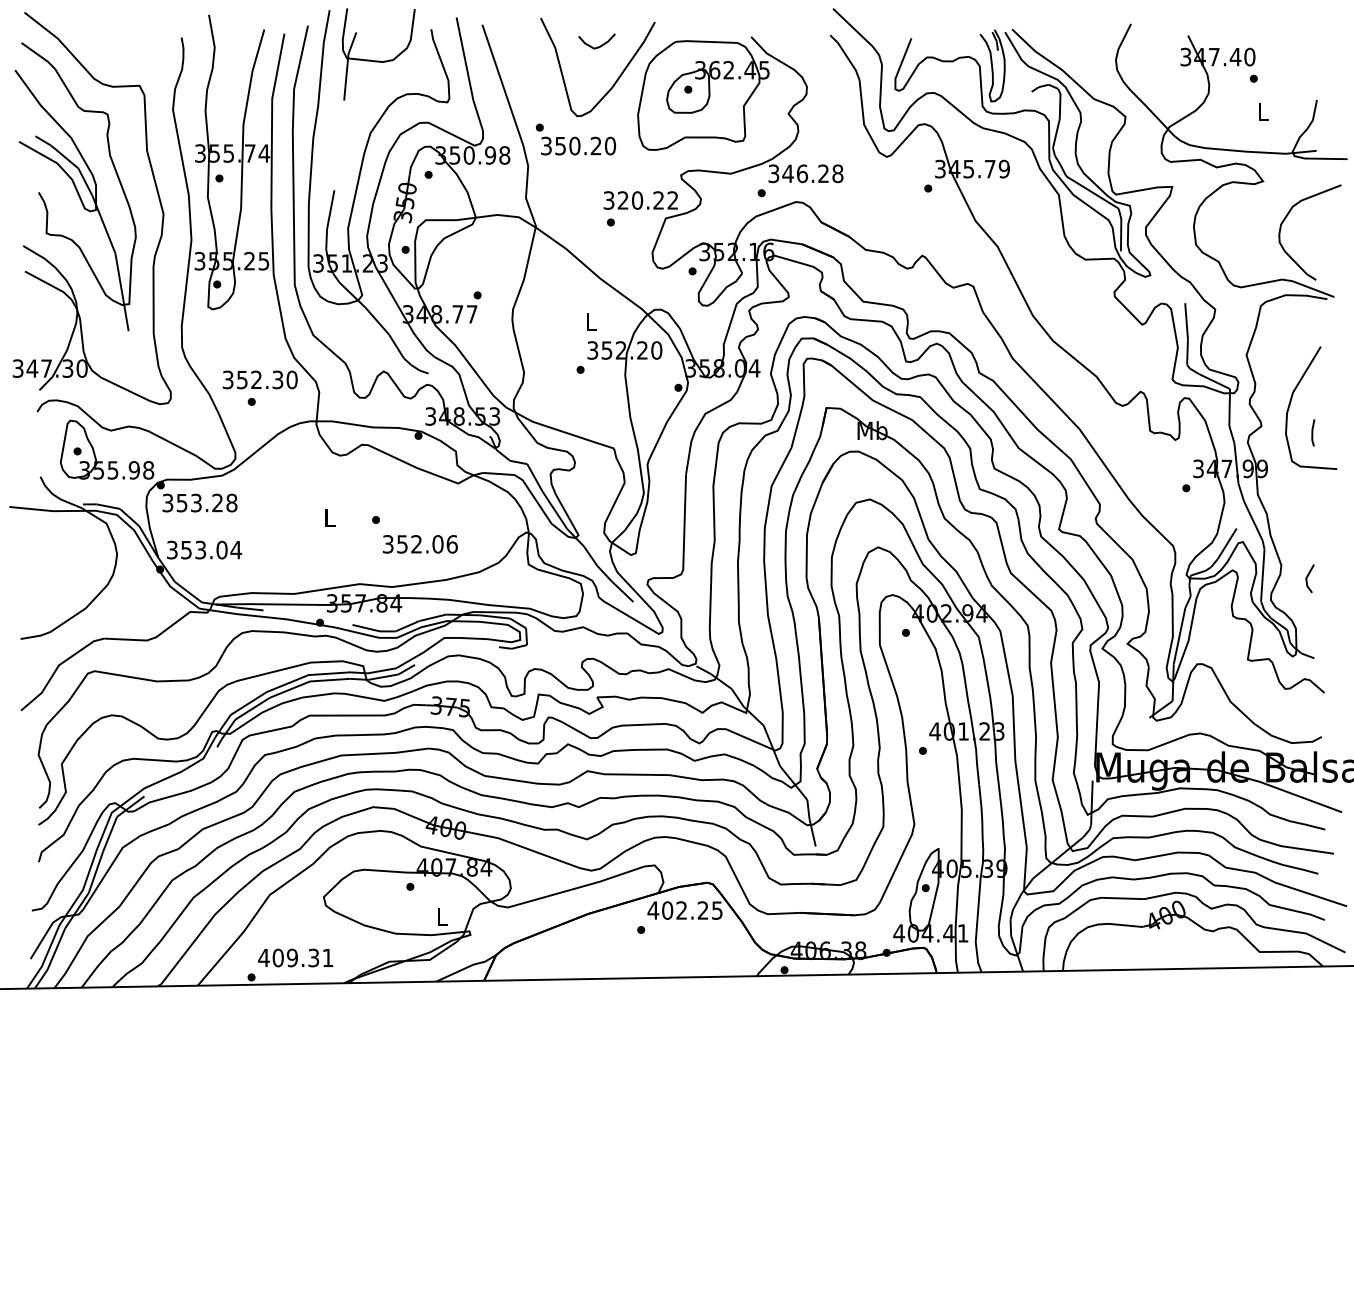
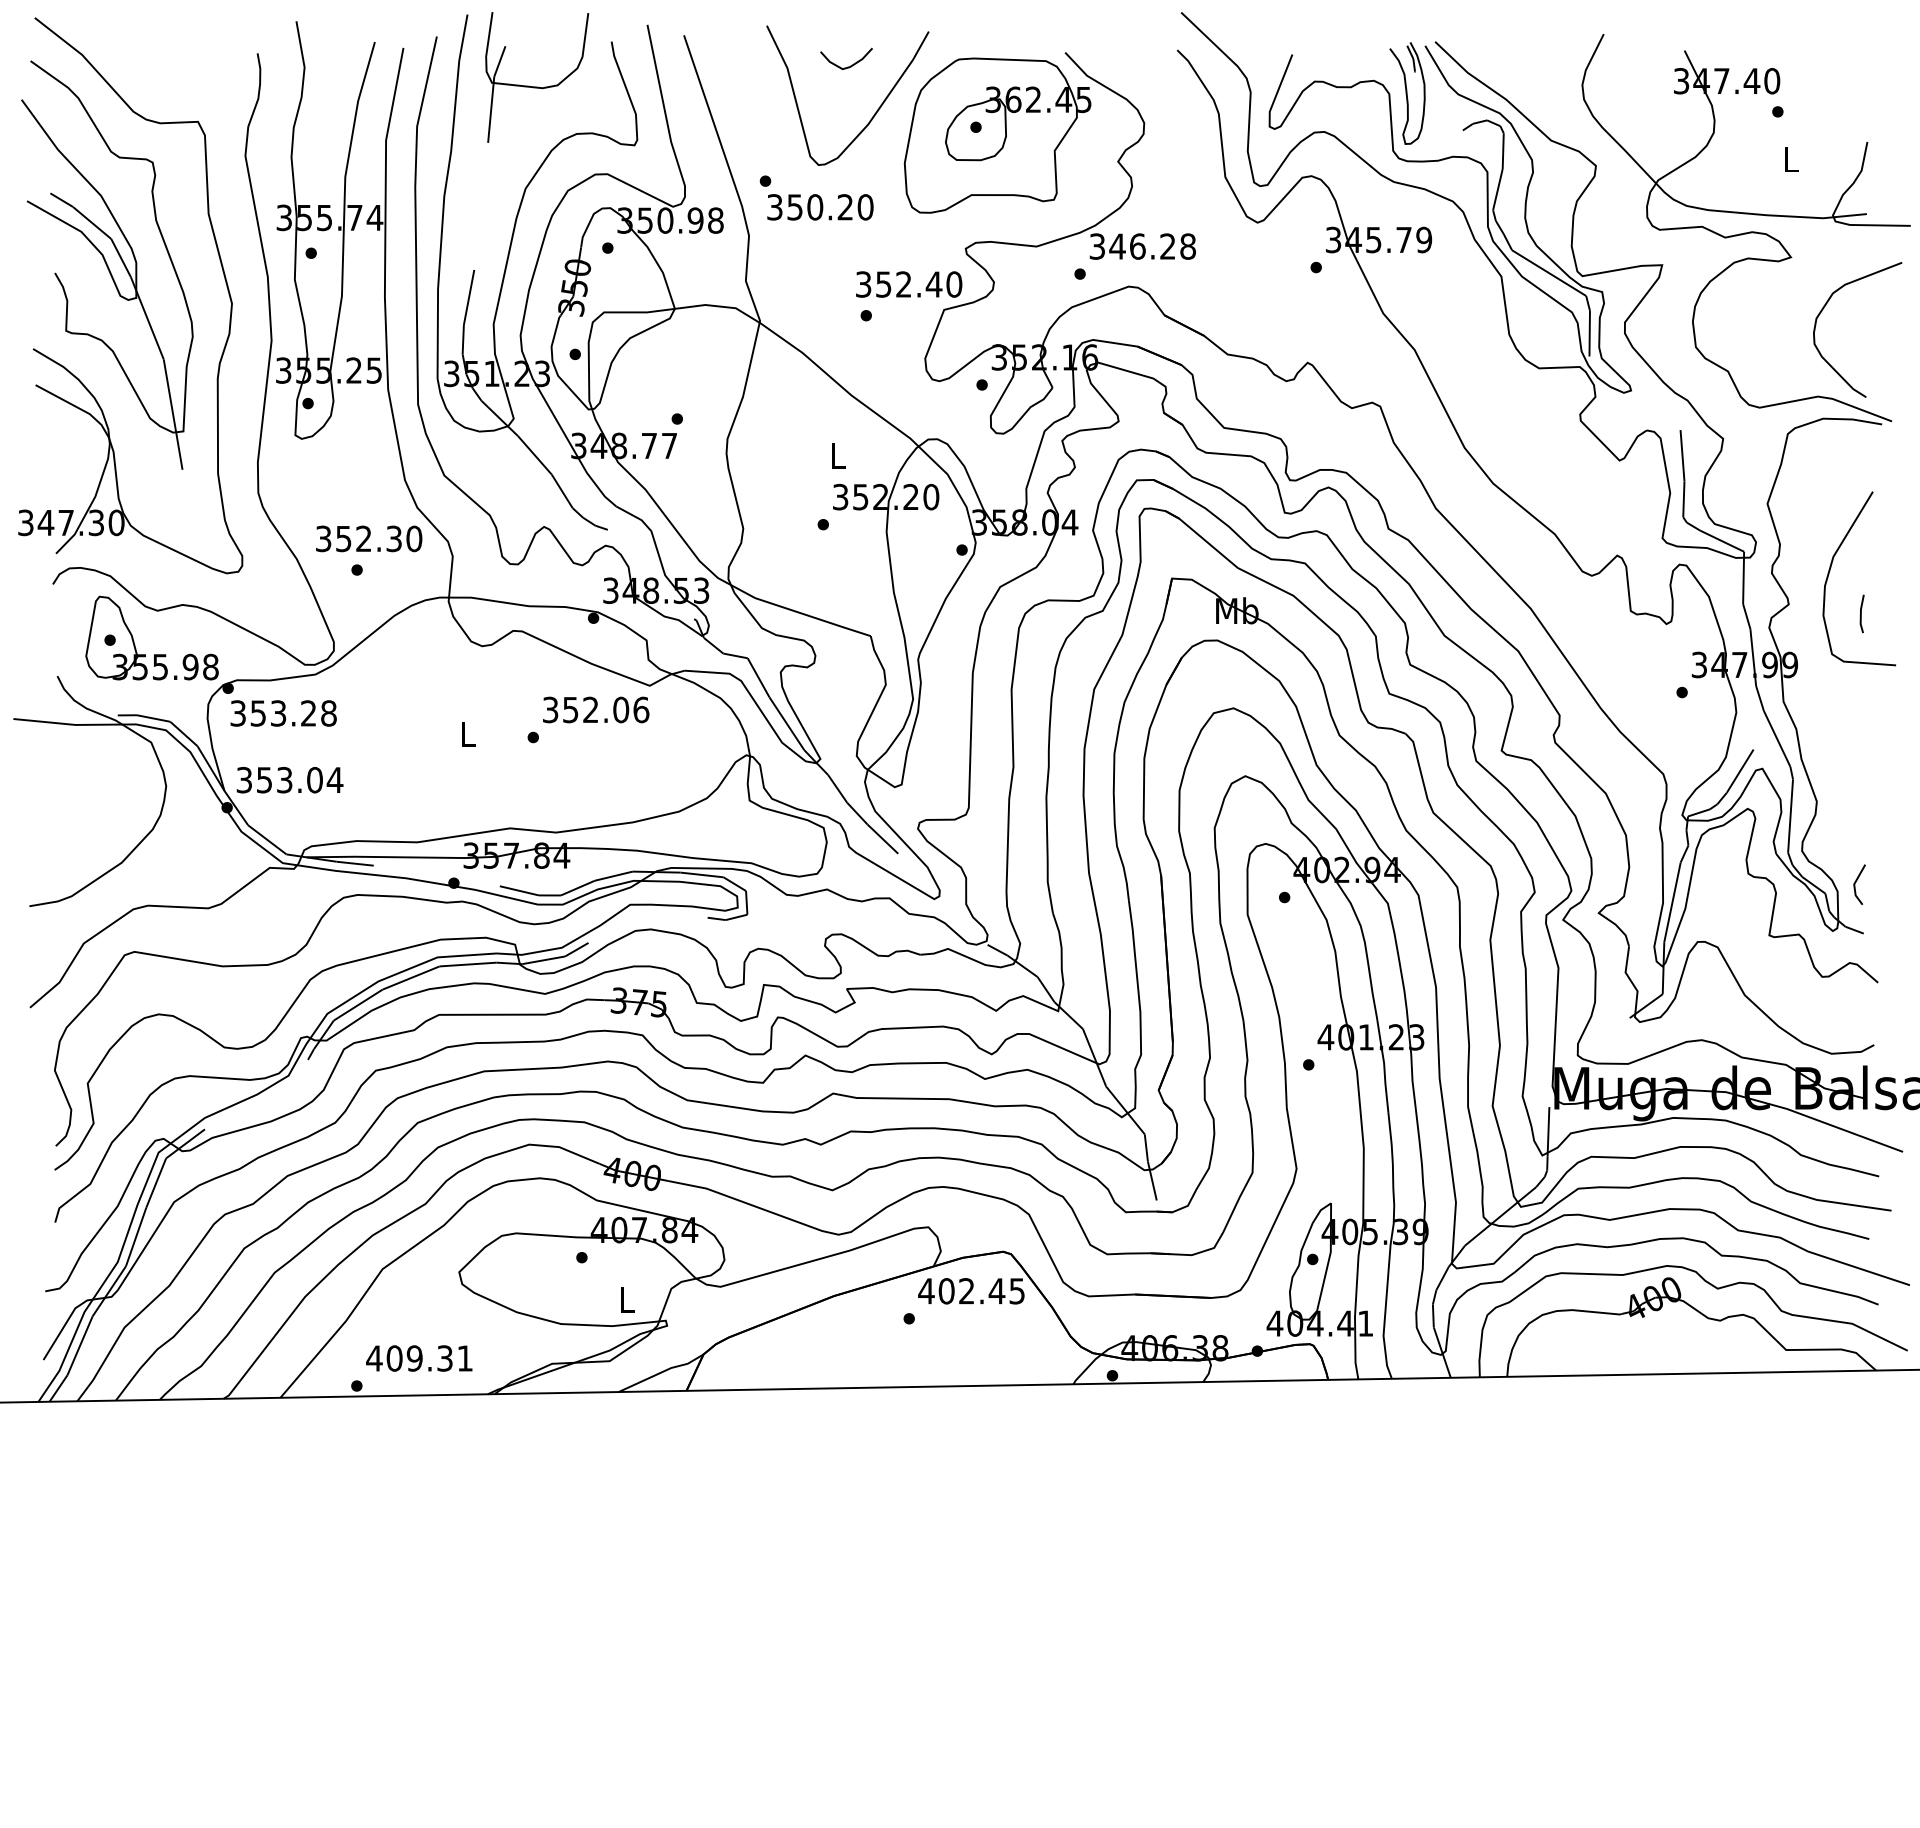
text: (648, 200) -> (919, 284), 320.22 -> 352.40
text: (420, 543) -> (596, 709), moved
line: (1307, 577) -> (1856, 882), moved
text: (702, 910) -> (996, 1291), 402.25 -> 402.45

